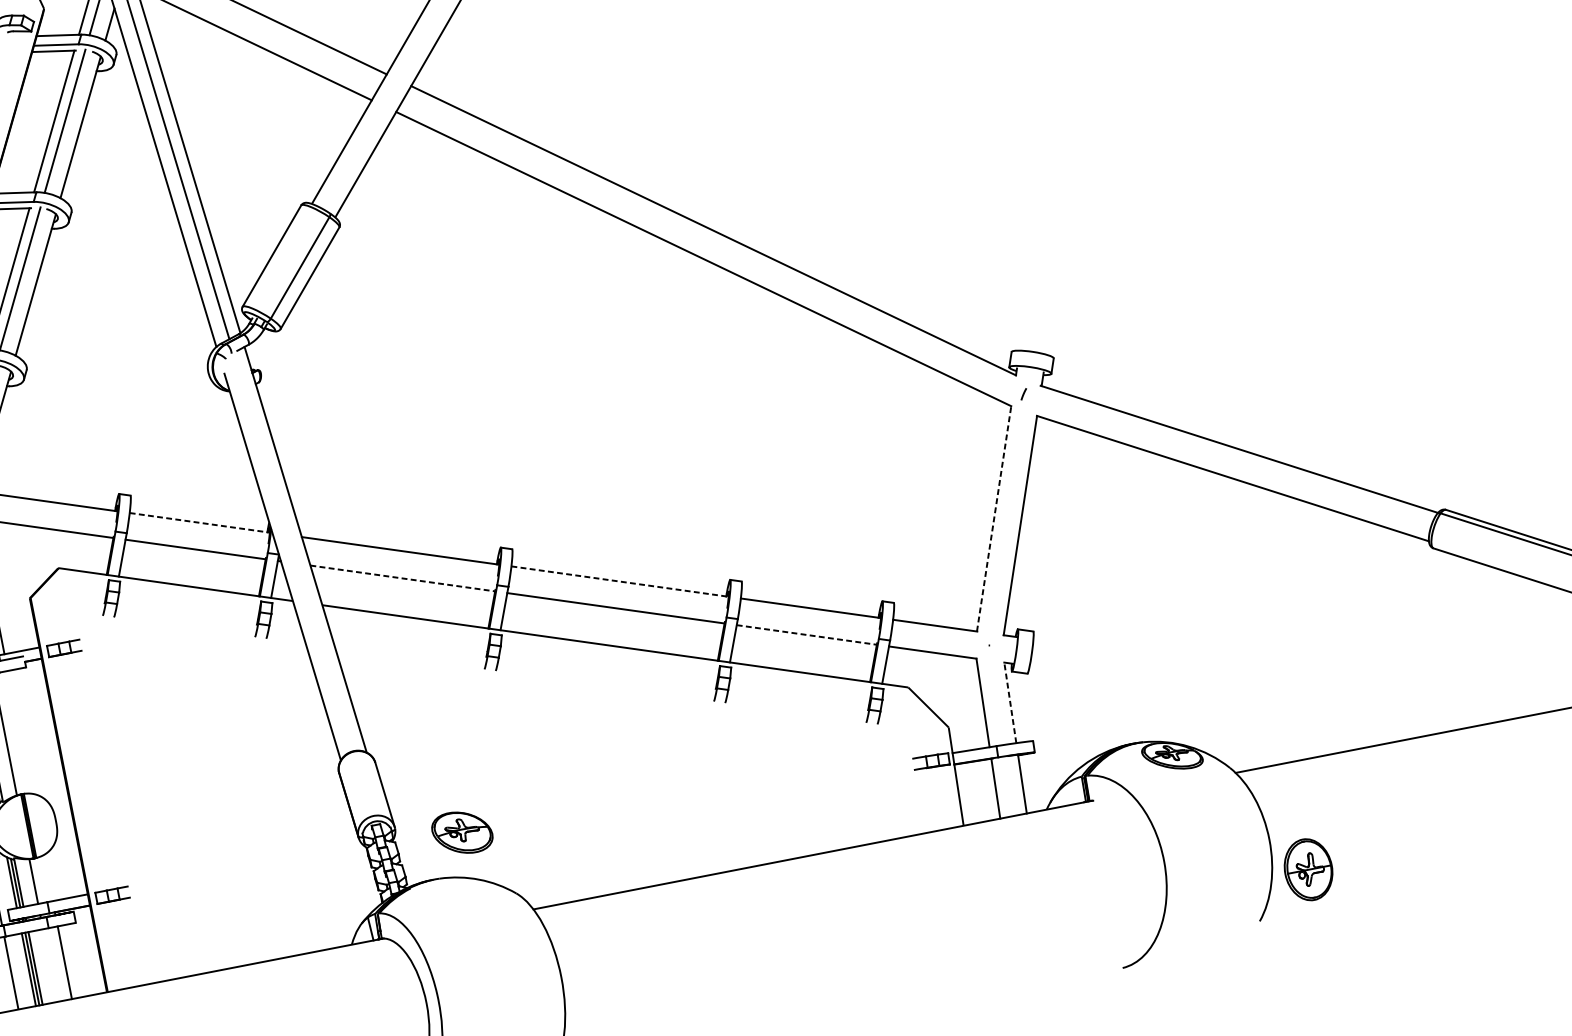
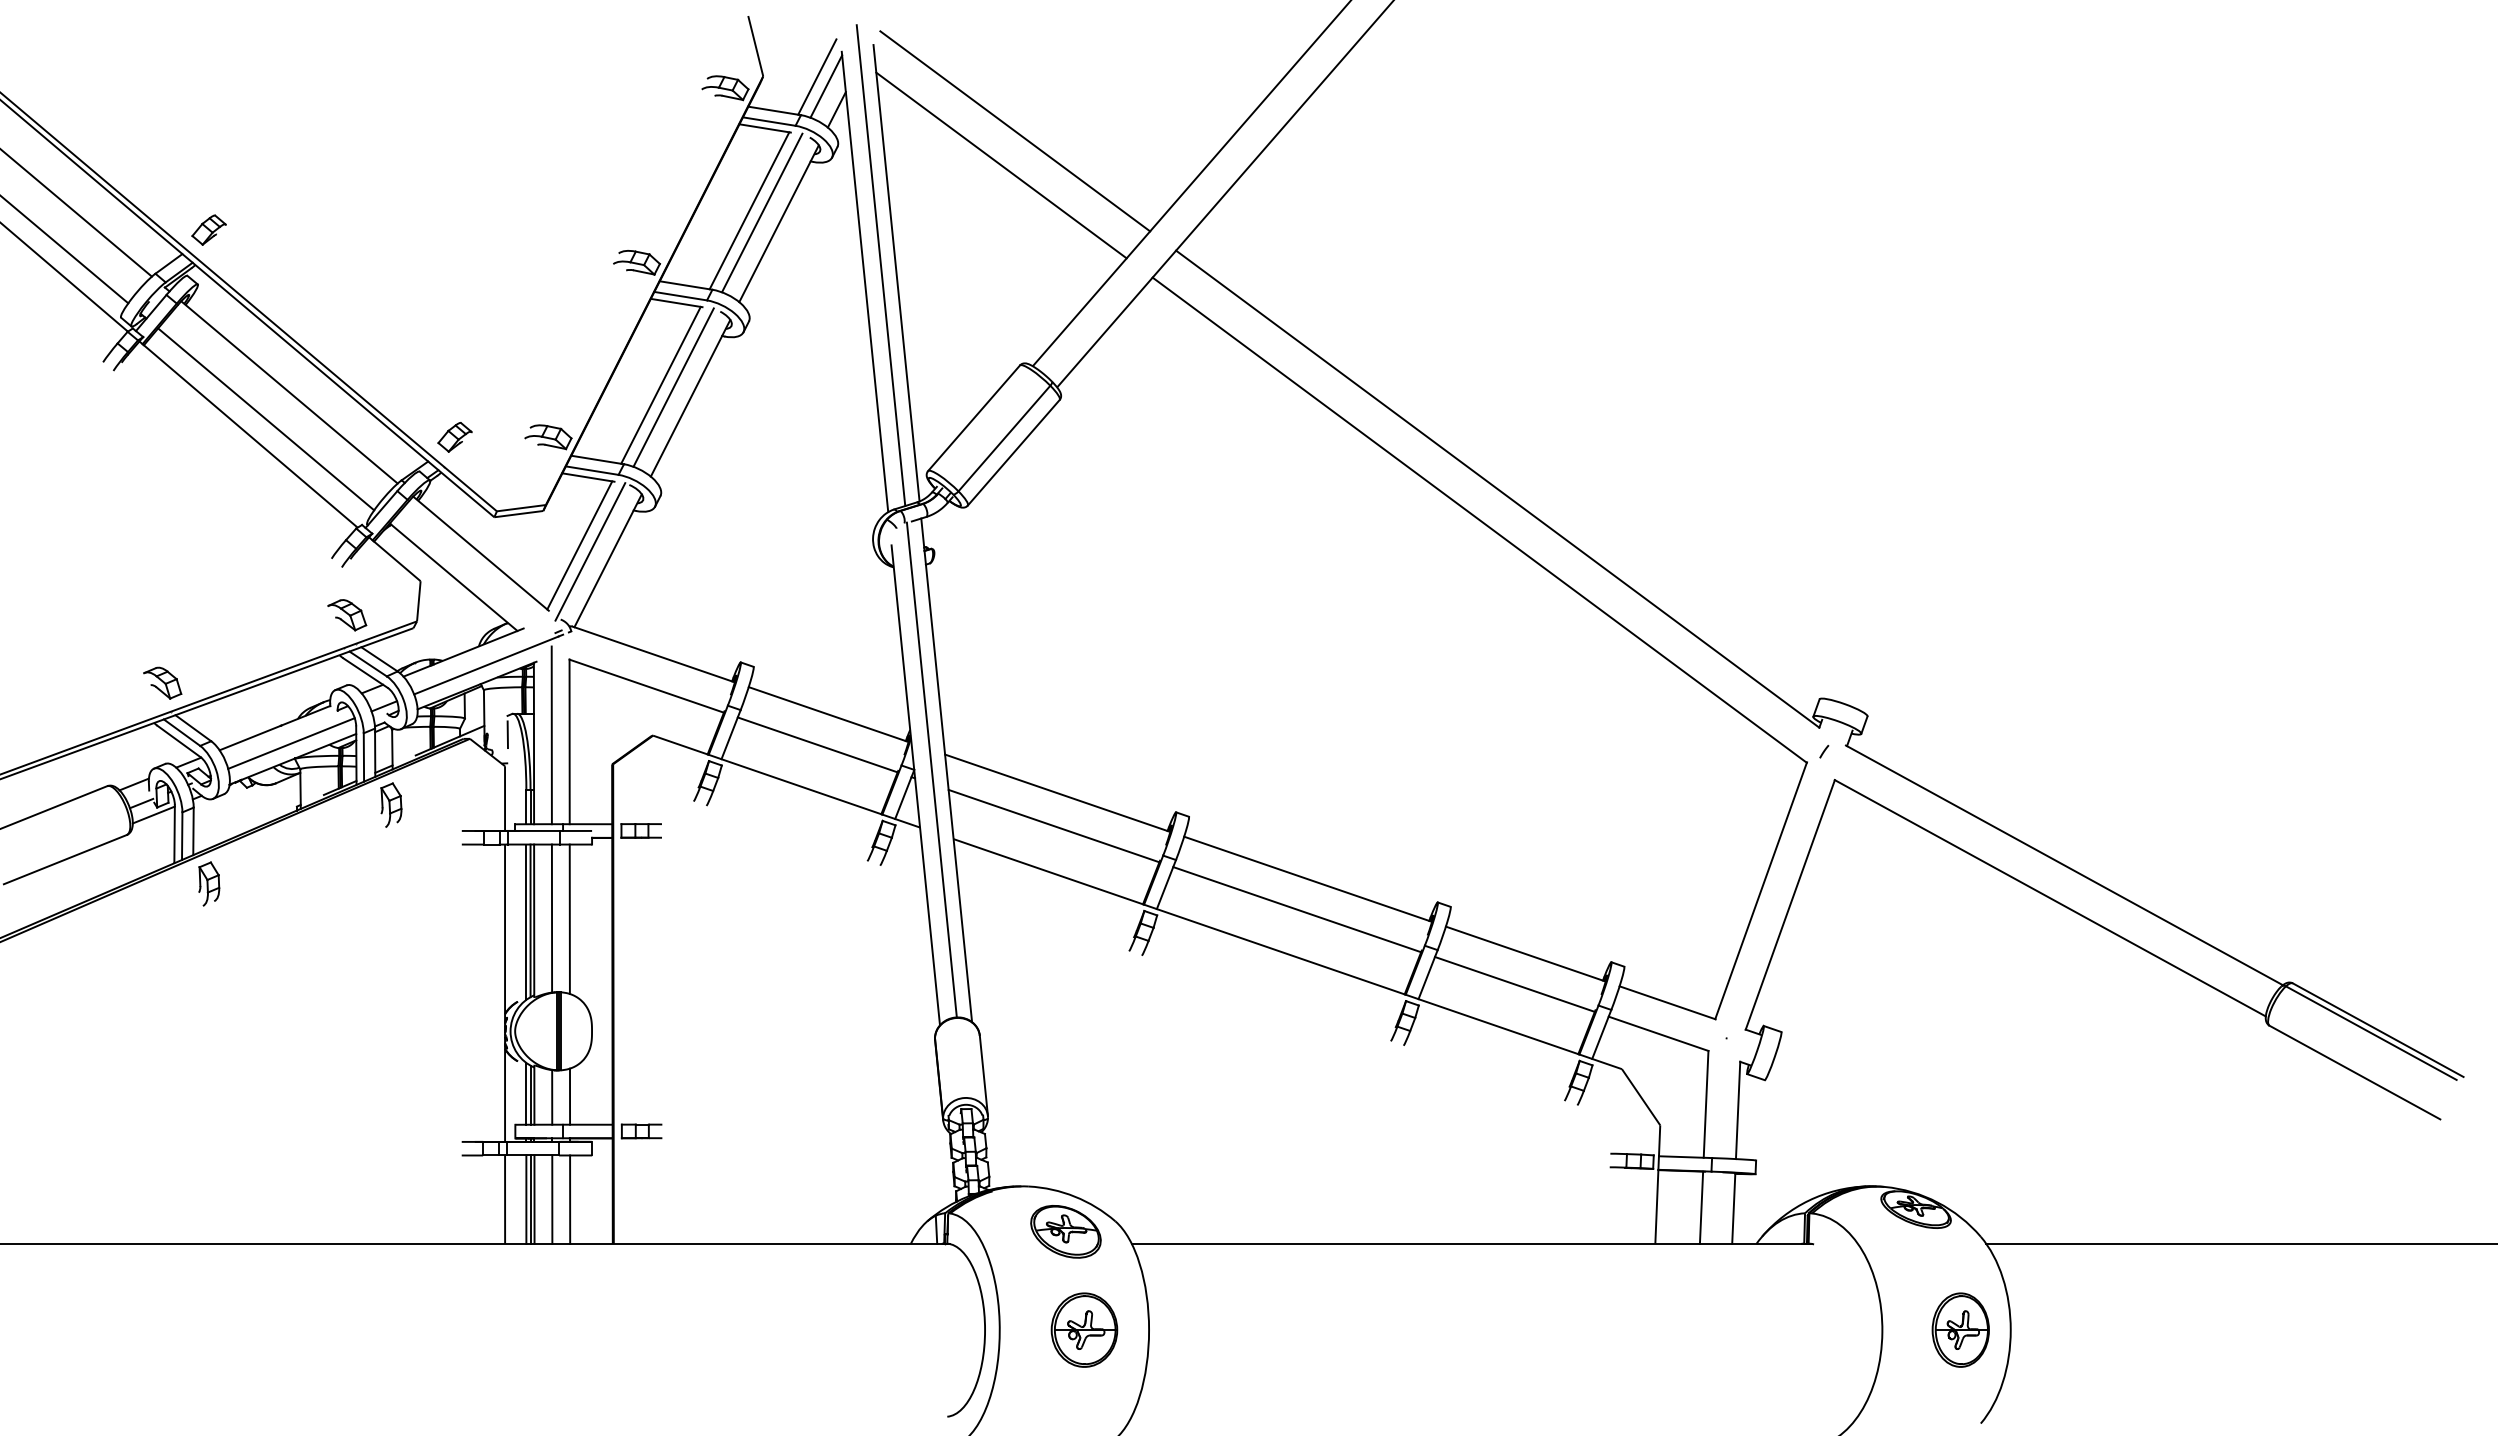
line: (994, 518) -> (1761, 890), dashed -> solid
line: (199, 522) -> (828, 714), dashed -> solid
line: (293, 551) -> (931, 769), added
line: (403, 578) -> (1054, 826), dashed -> solid
line: (620, 581) -> (1308, 879), dashed -> solid
line: (806, 635) -> (1514, 984), dashed -> solid
line: (1010, 702) -> (1738, 1110), dashed -> solid
line: (19, 732) -> (569, 919), added
part: (461, 832) -> (1065, 1231), moved
part: (1308, 869) -> (1960, 1329), moved
line: (47, 878) -> (569, 1096), added
line: (50, 965) -> (552, 1199), added
part: (508, 987) -> (1084, 1329), added

